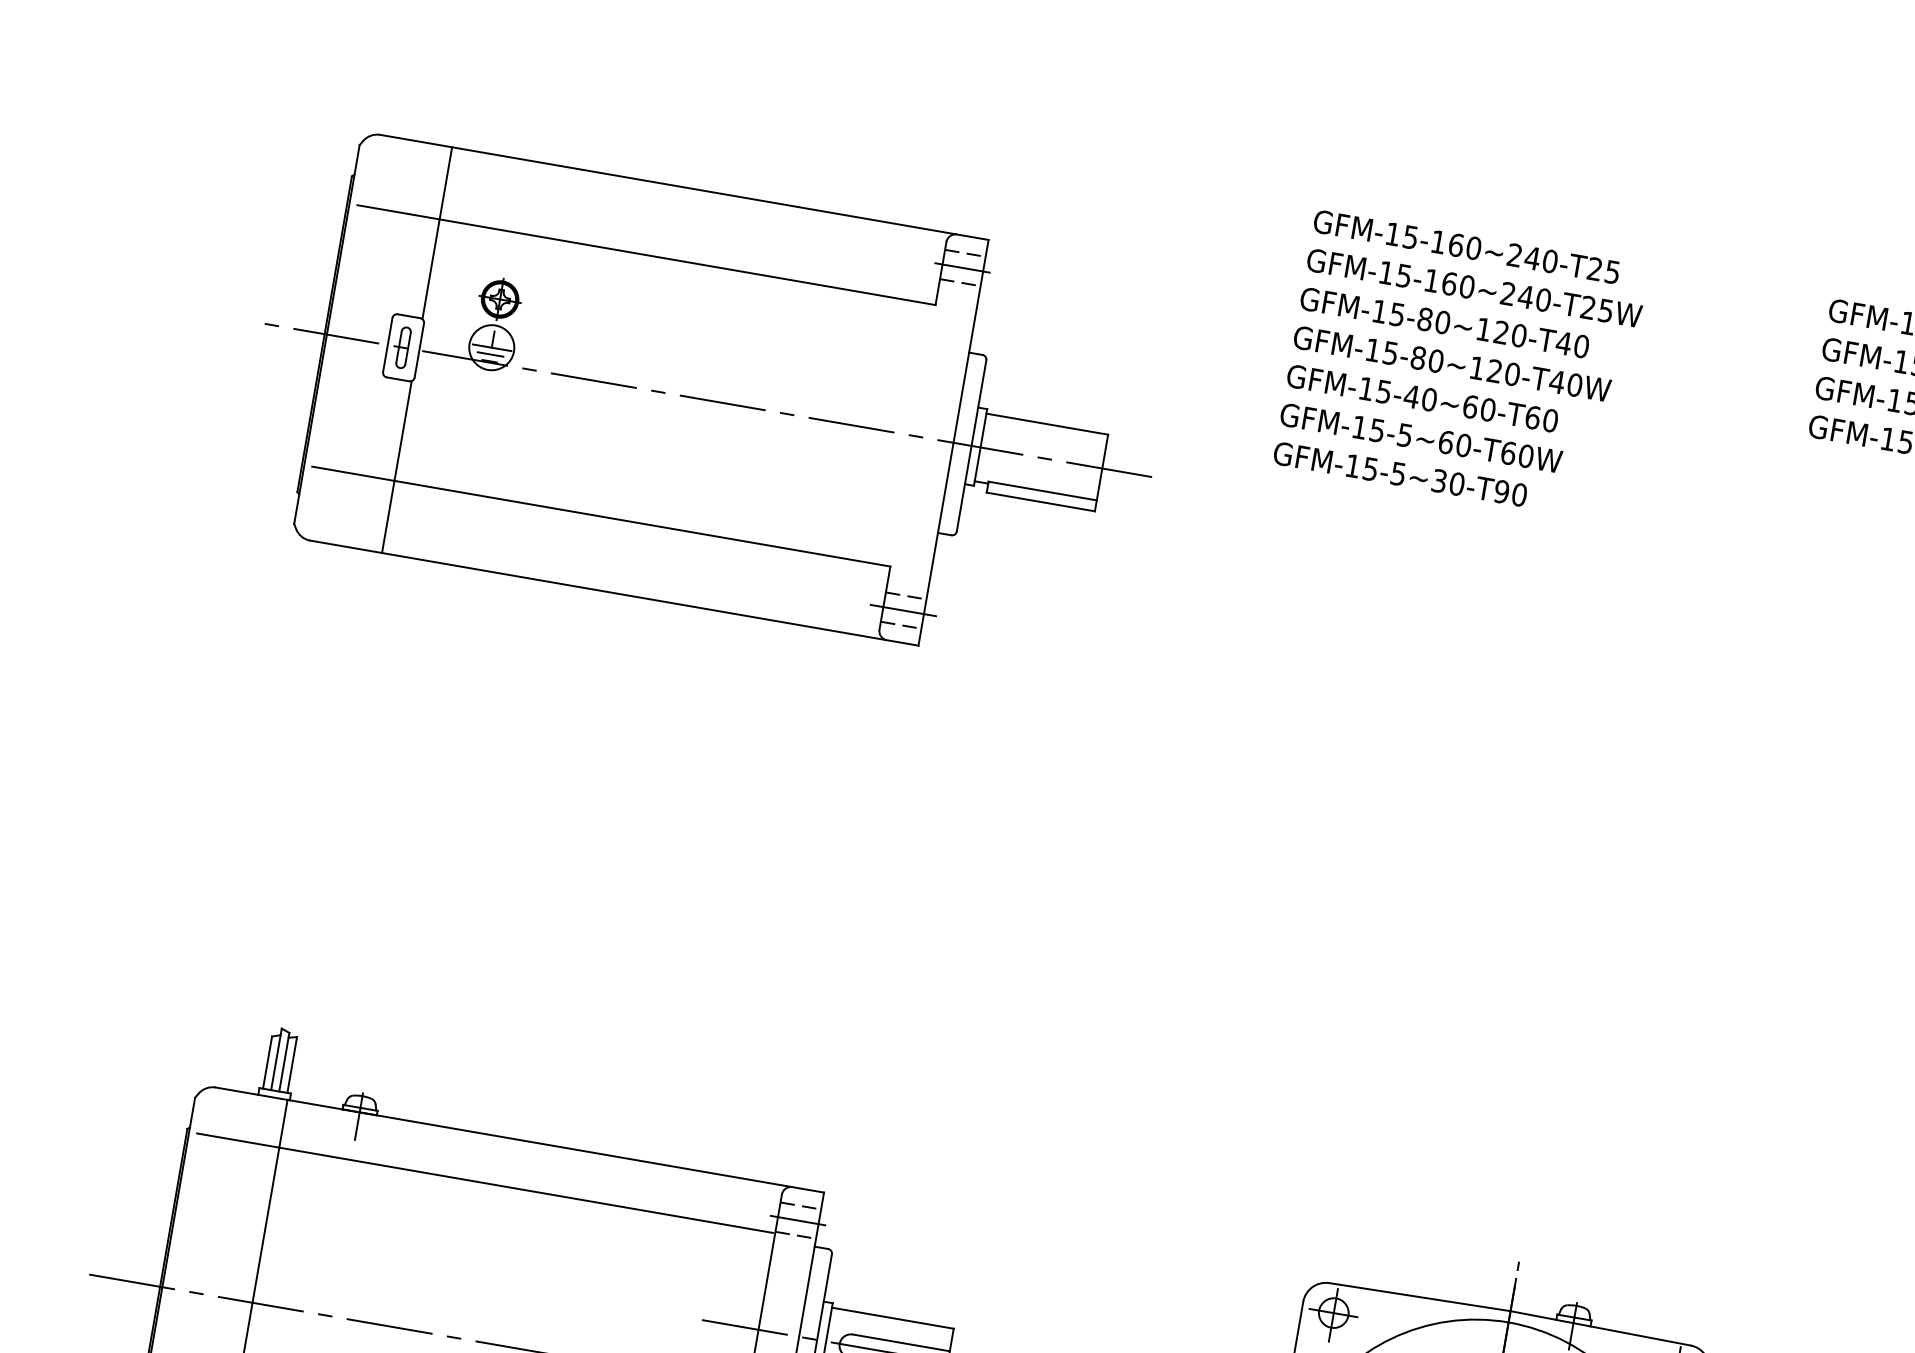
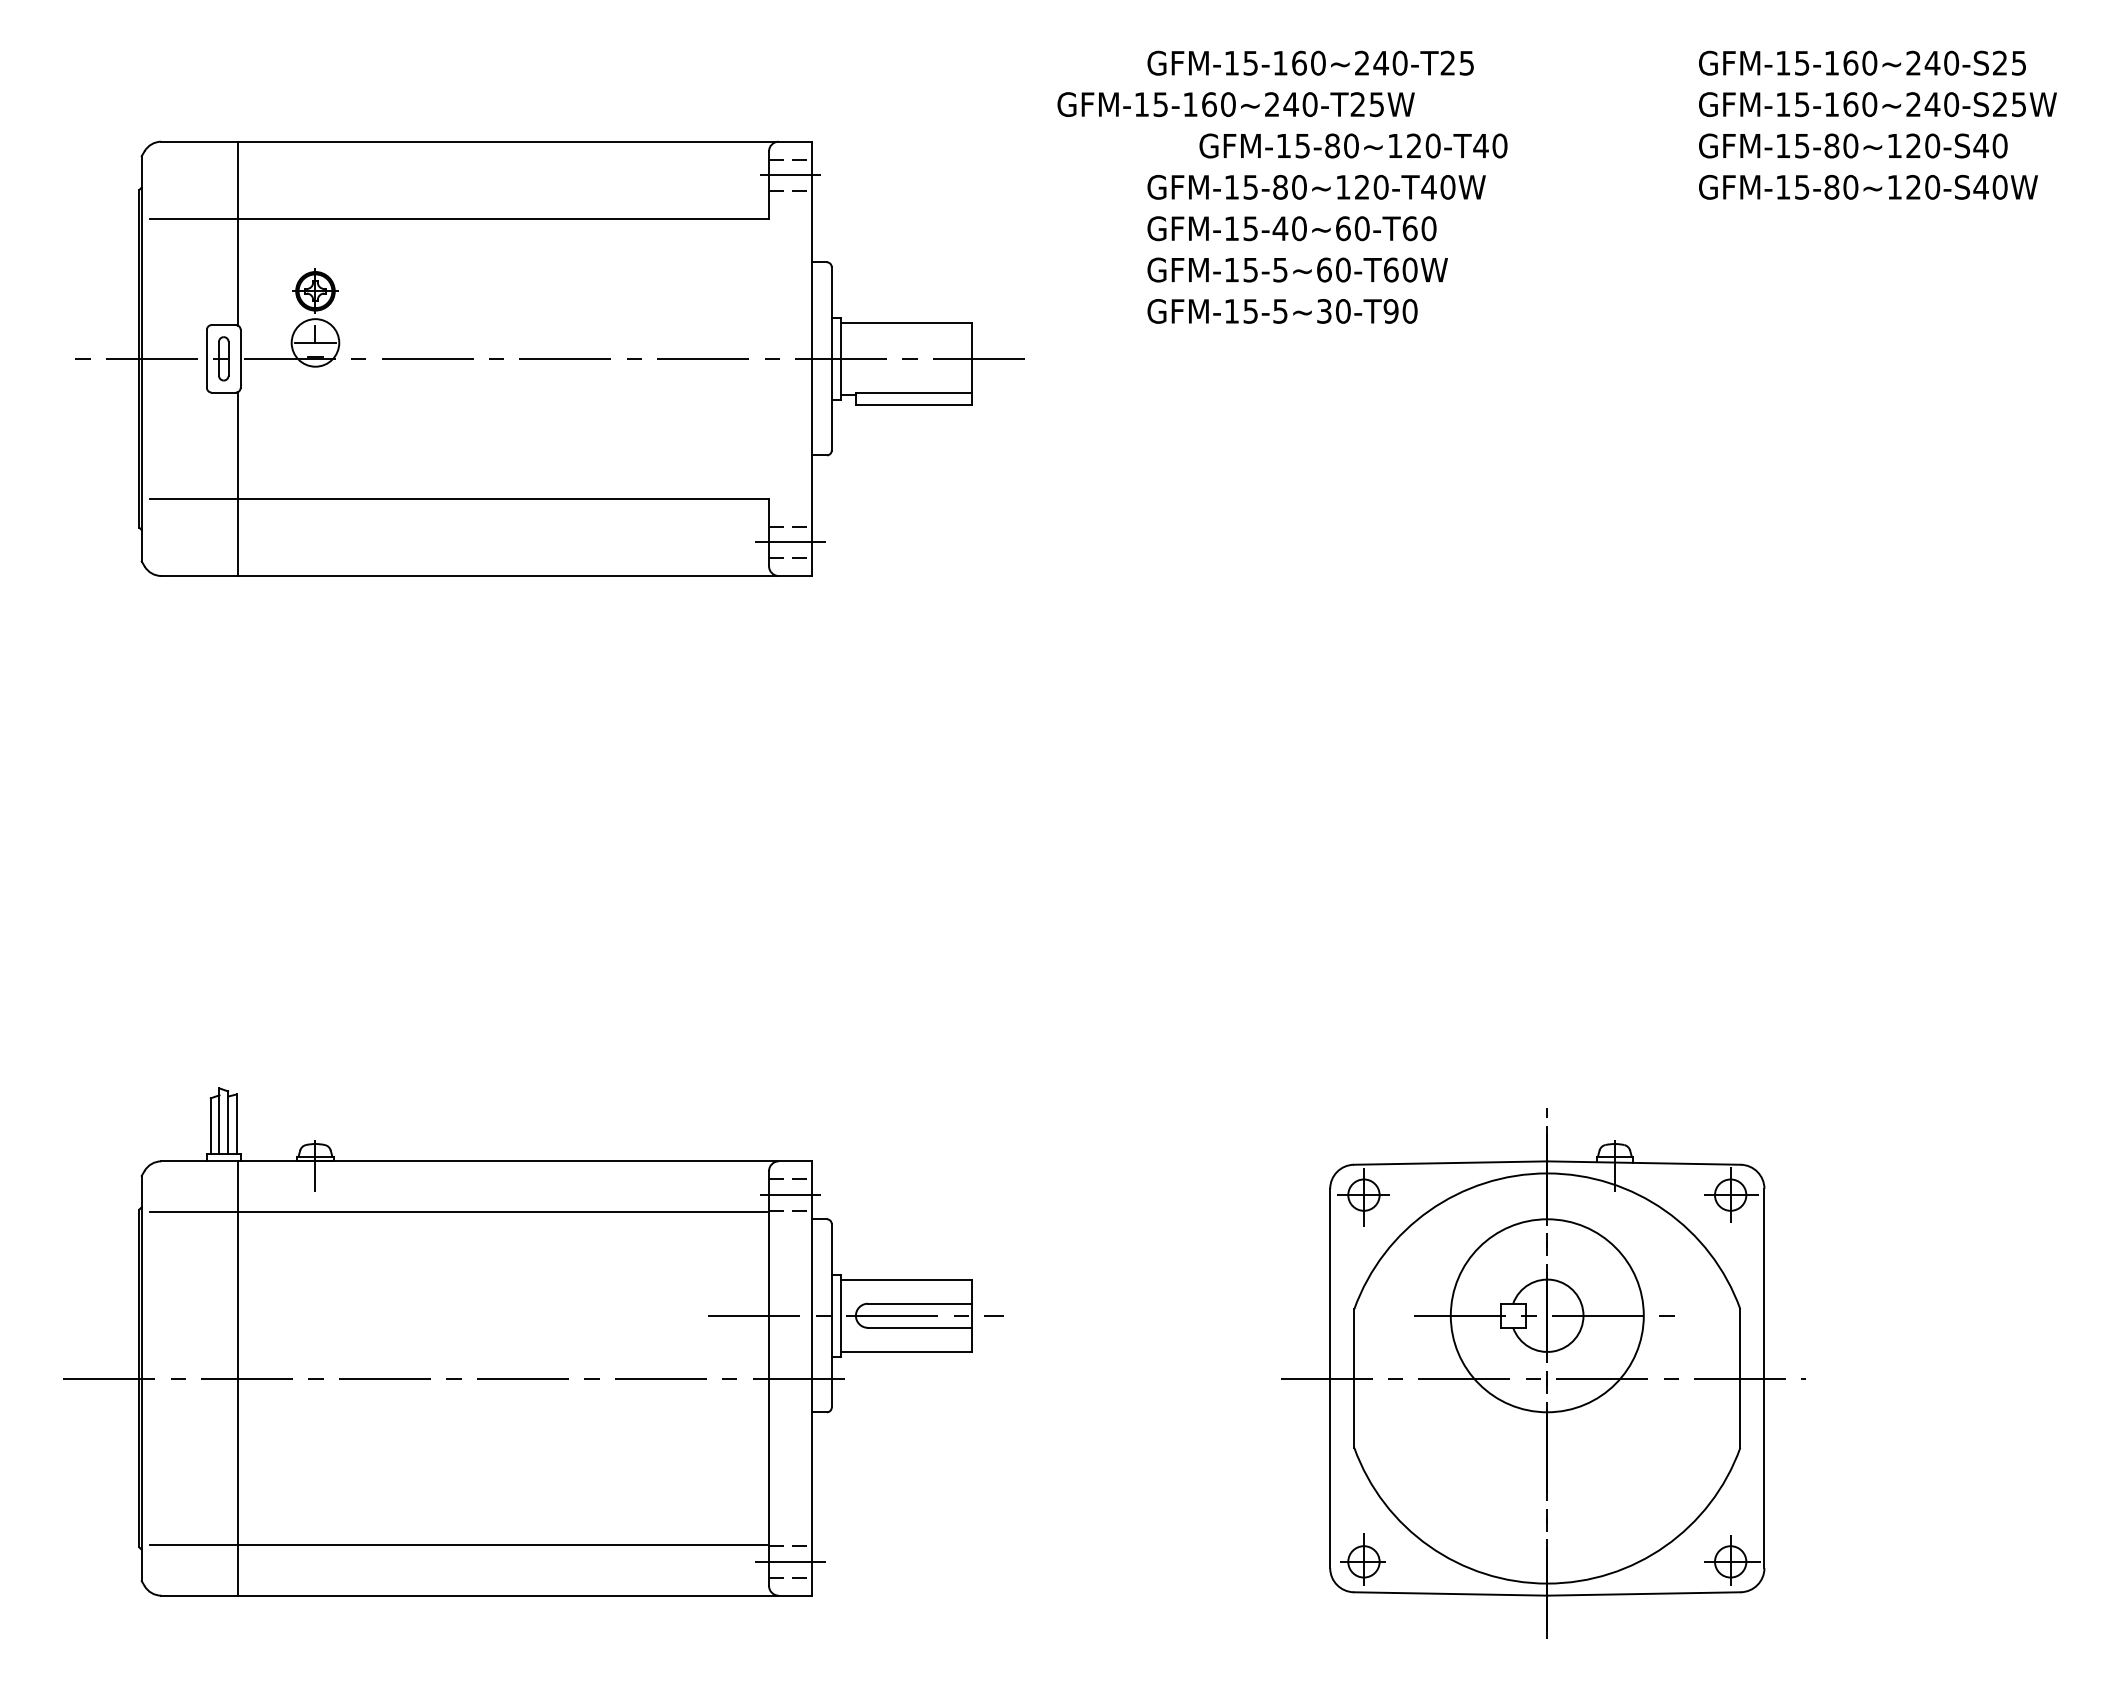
text: (1473, 287) -> (1235, 104), moved
text: (1444, 322) -> (1353, 145), moved
line: (490, 354) -> (315, 350), removed

